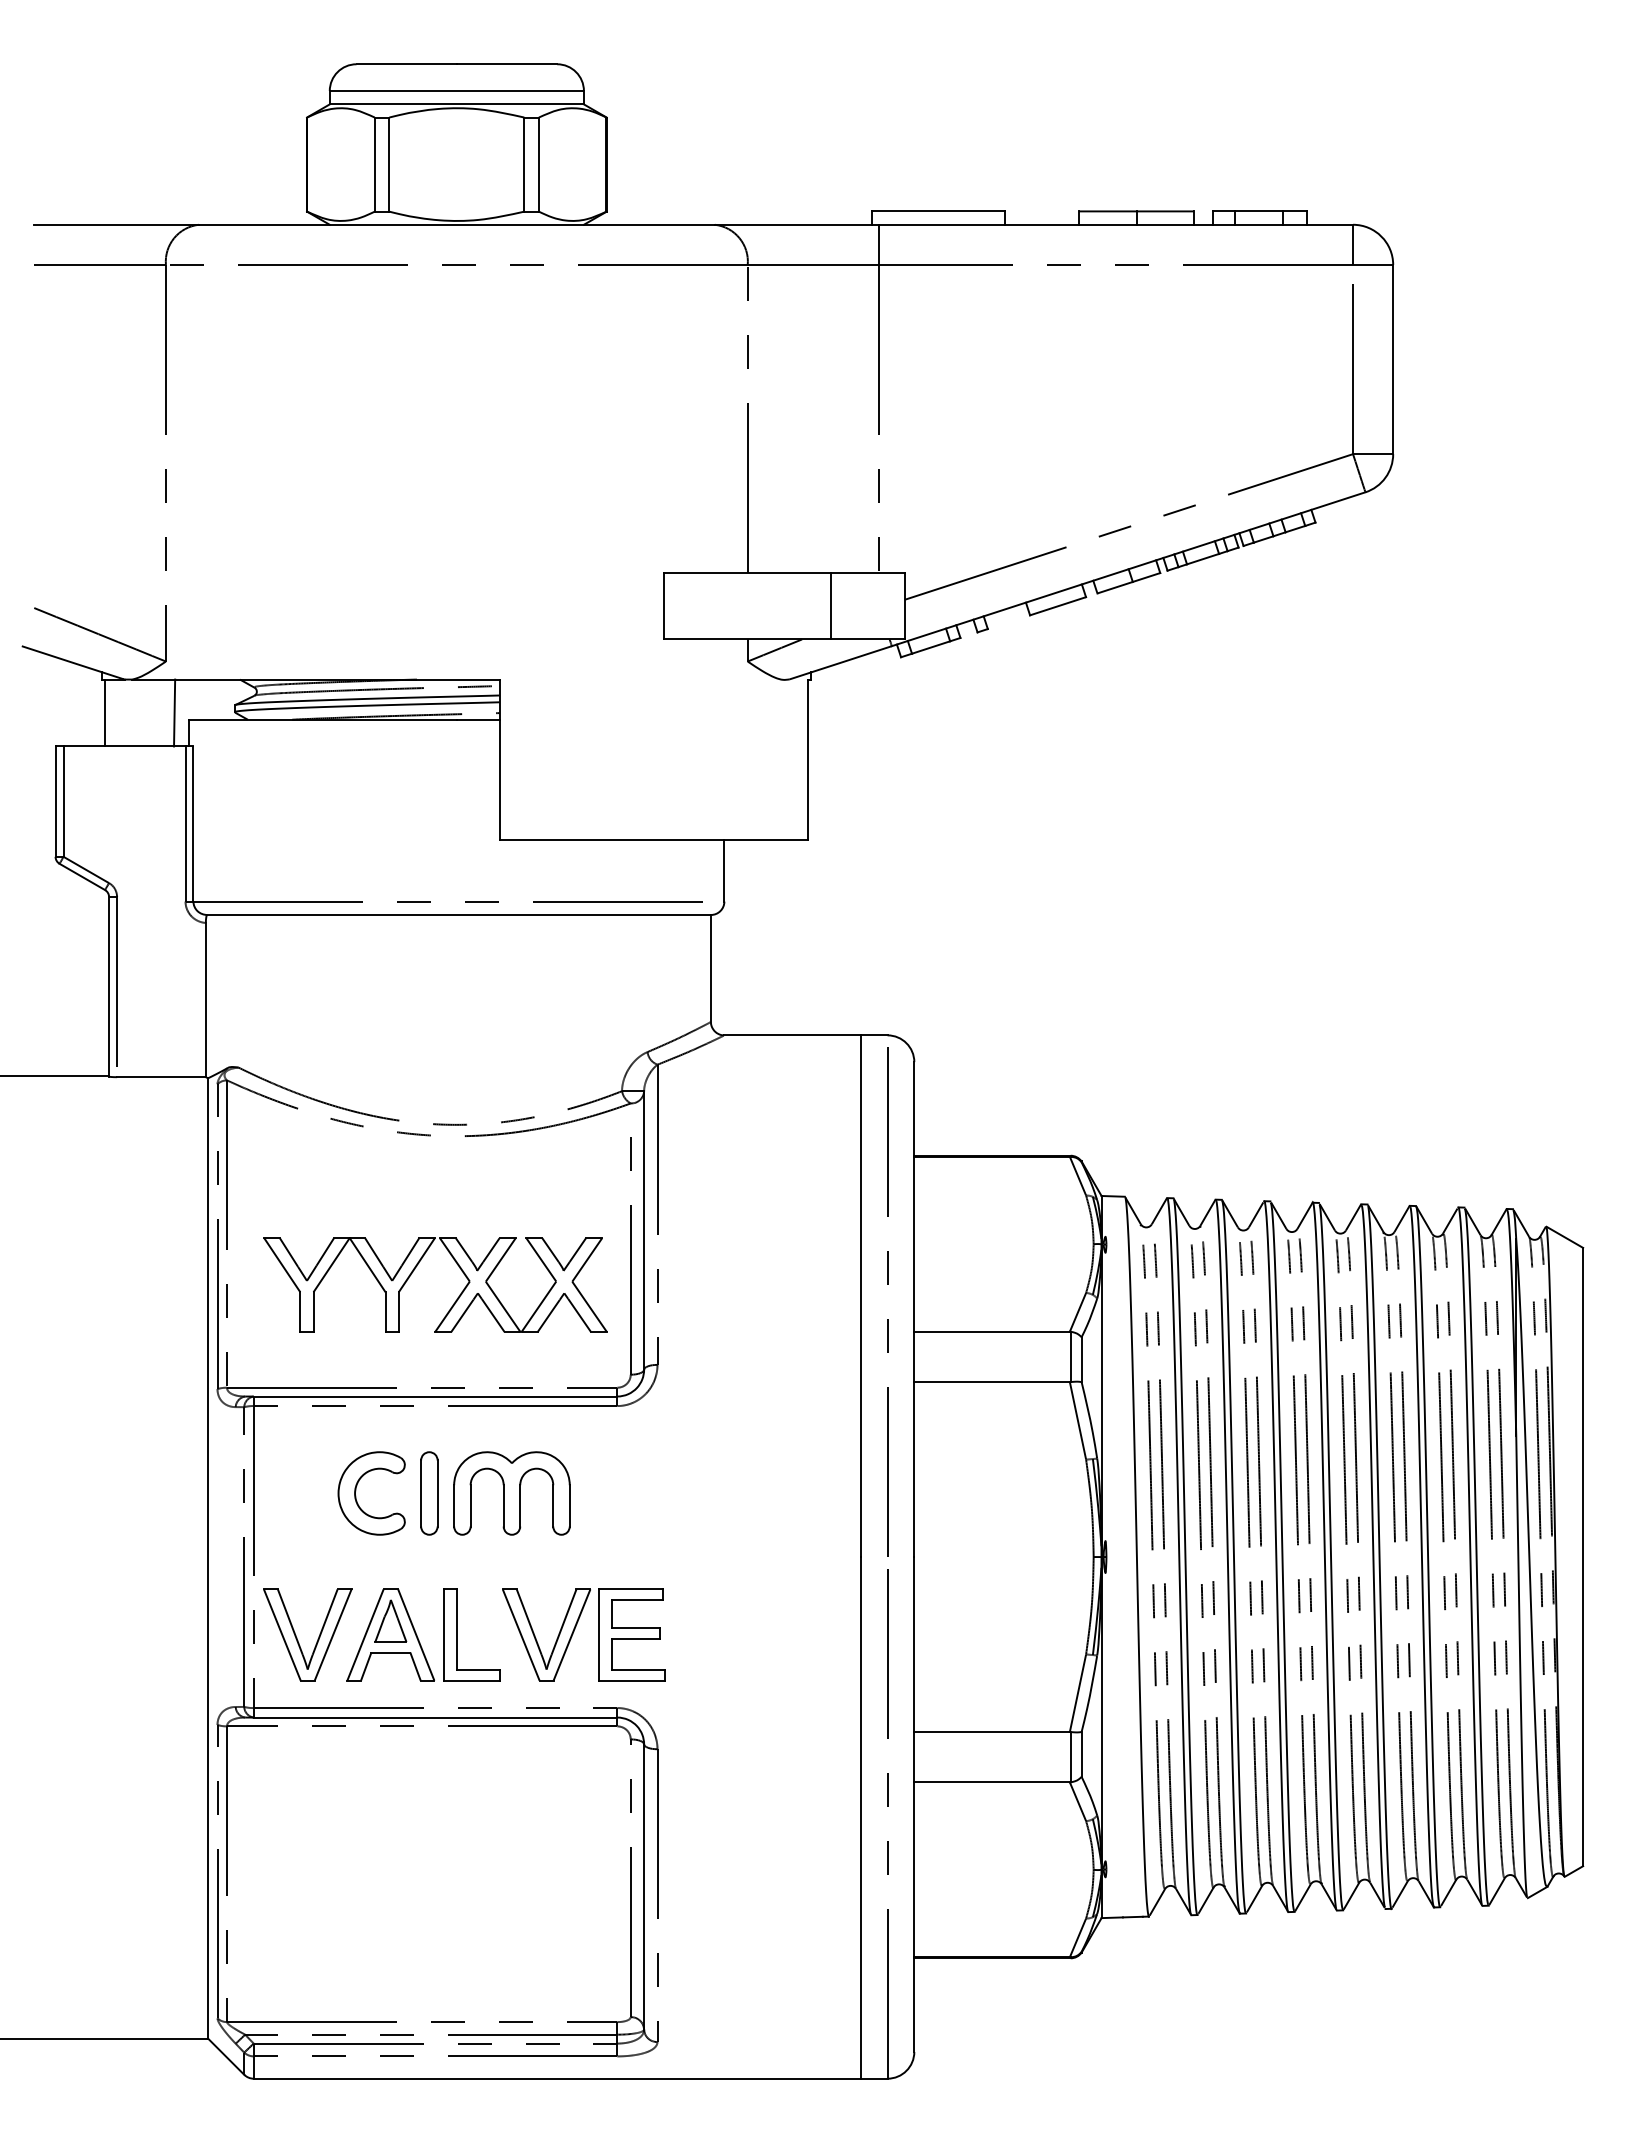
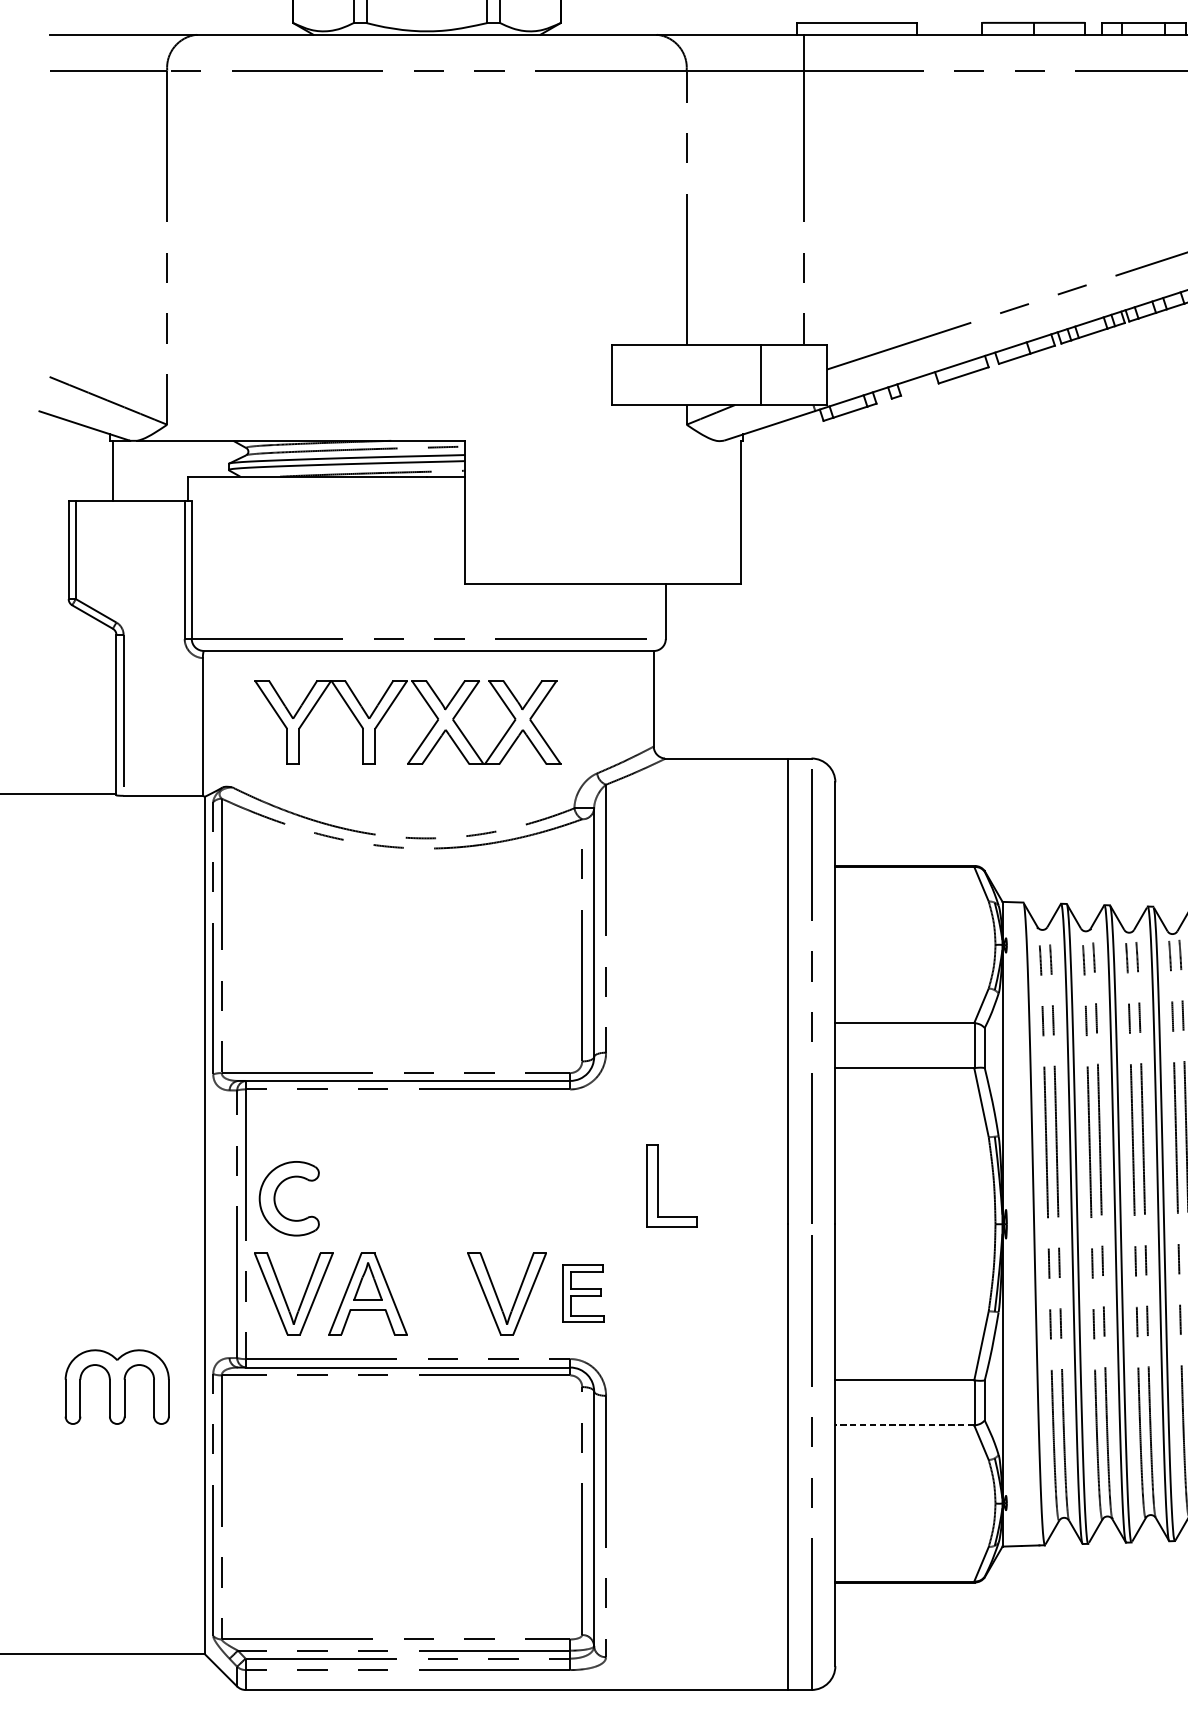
line: (174, 712) -> (174, 470), removed
part: (415, 1269) -> (390, 708), moved
part: (356, 1491) -> (275, 1196), moved
part: (429, 1493) -> (402, 1167), removed
part: (511, 1493) -> (116, 1387), moved
part: (457, 1634) -> (658, 1185), moved
part: (631, 1634) -> (582, 1293), size x0.7
line: (992, 1782) -> (905, 1425), solid -> dashed

